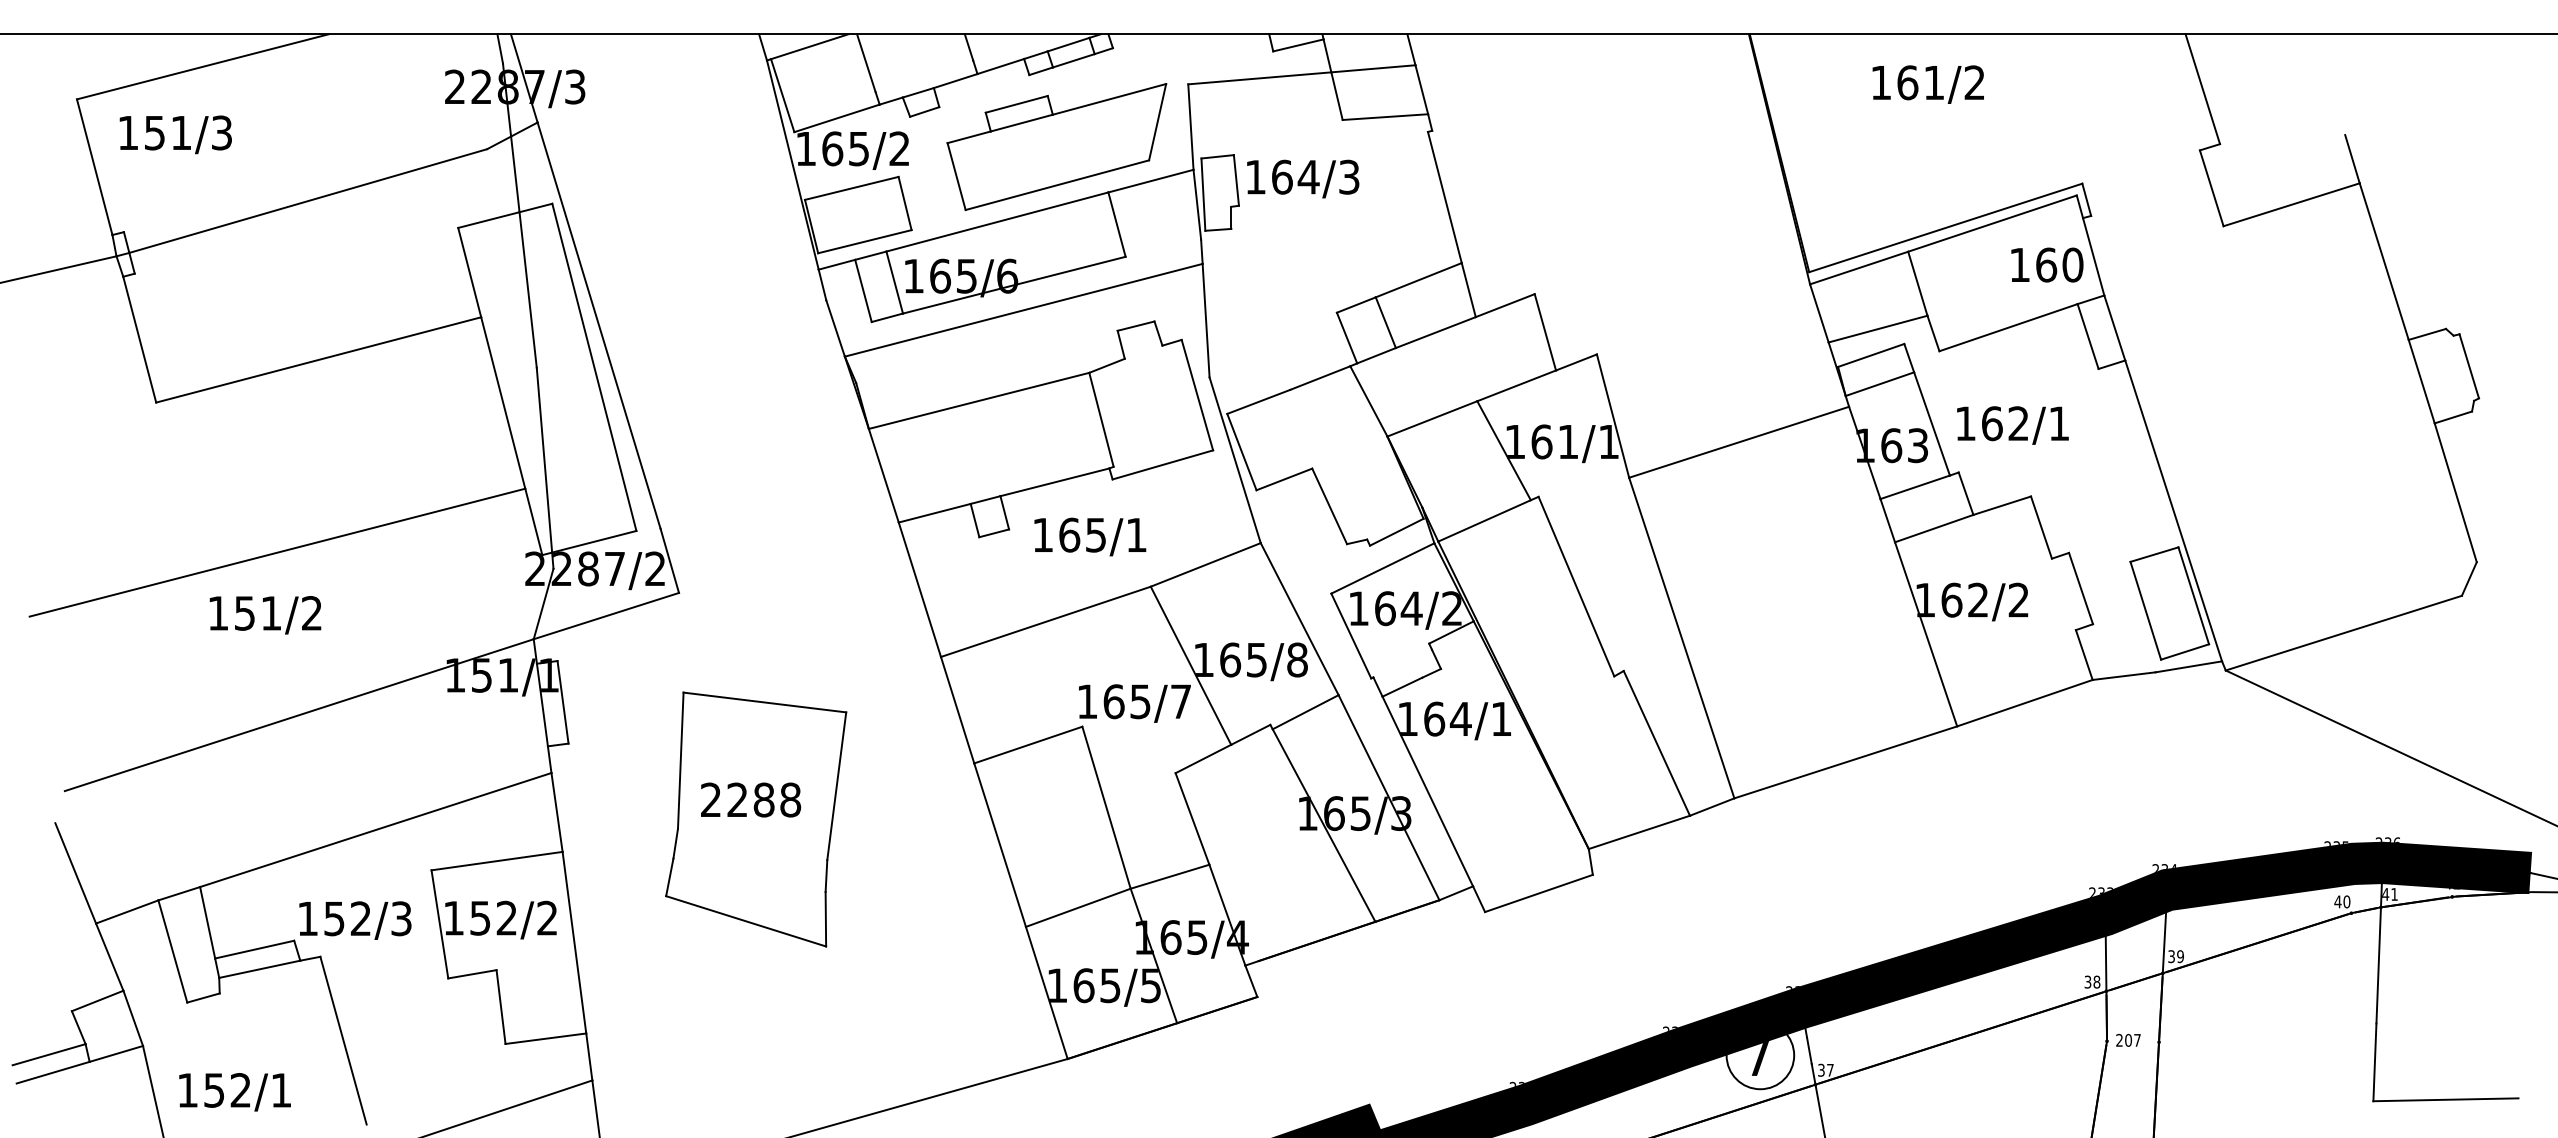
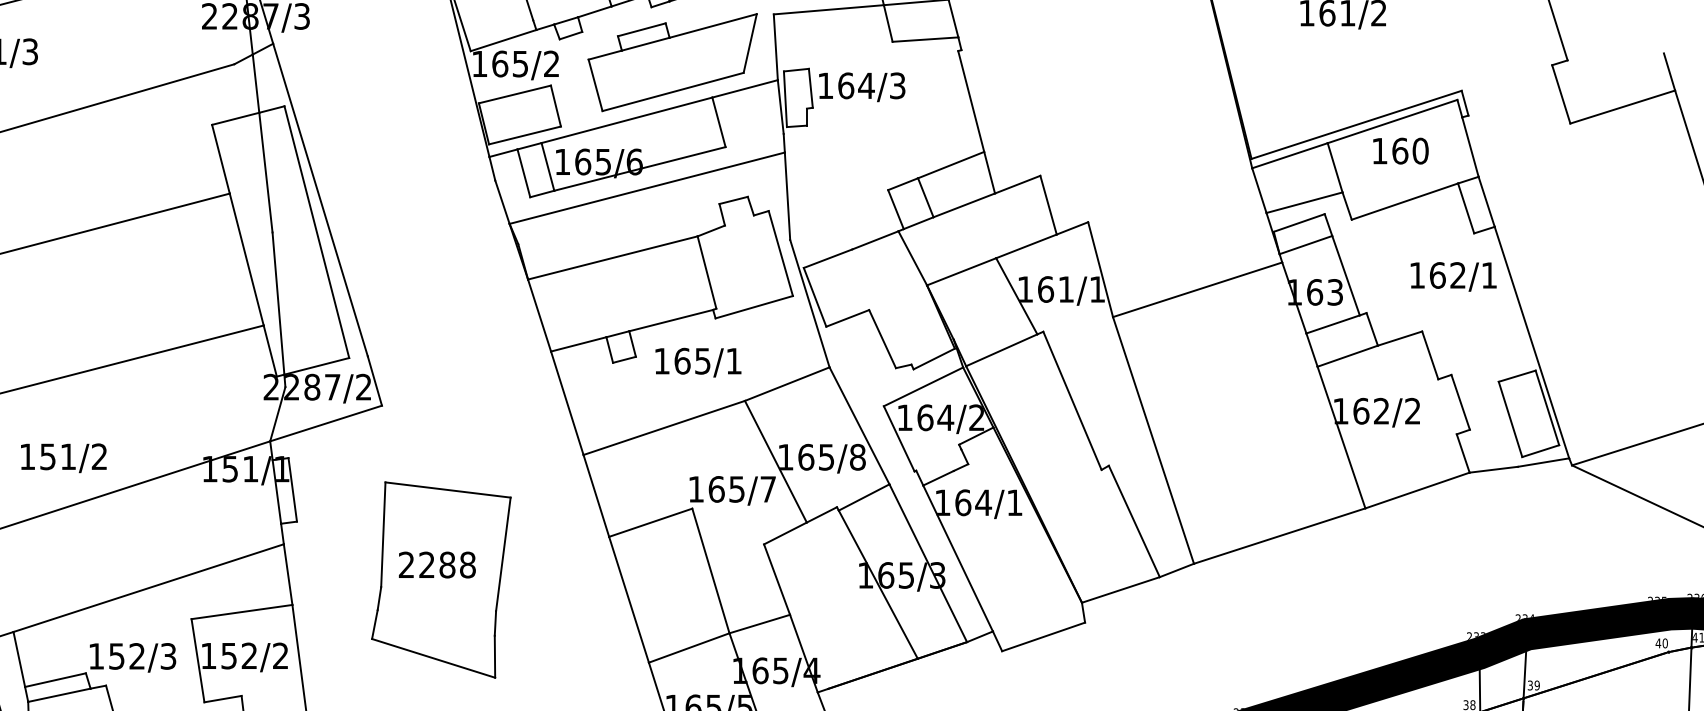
text: (2047, 264) -> (1401, 150), moved
text: (2012, 425) -> (1453, 276), moved
text: (265, 615) -> (63, 458), moved

